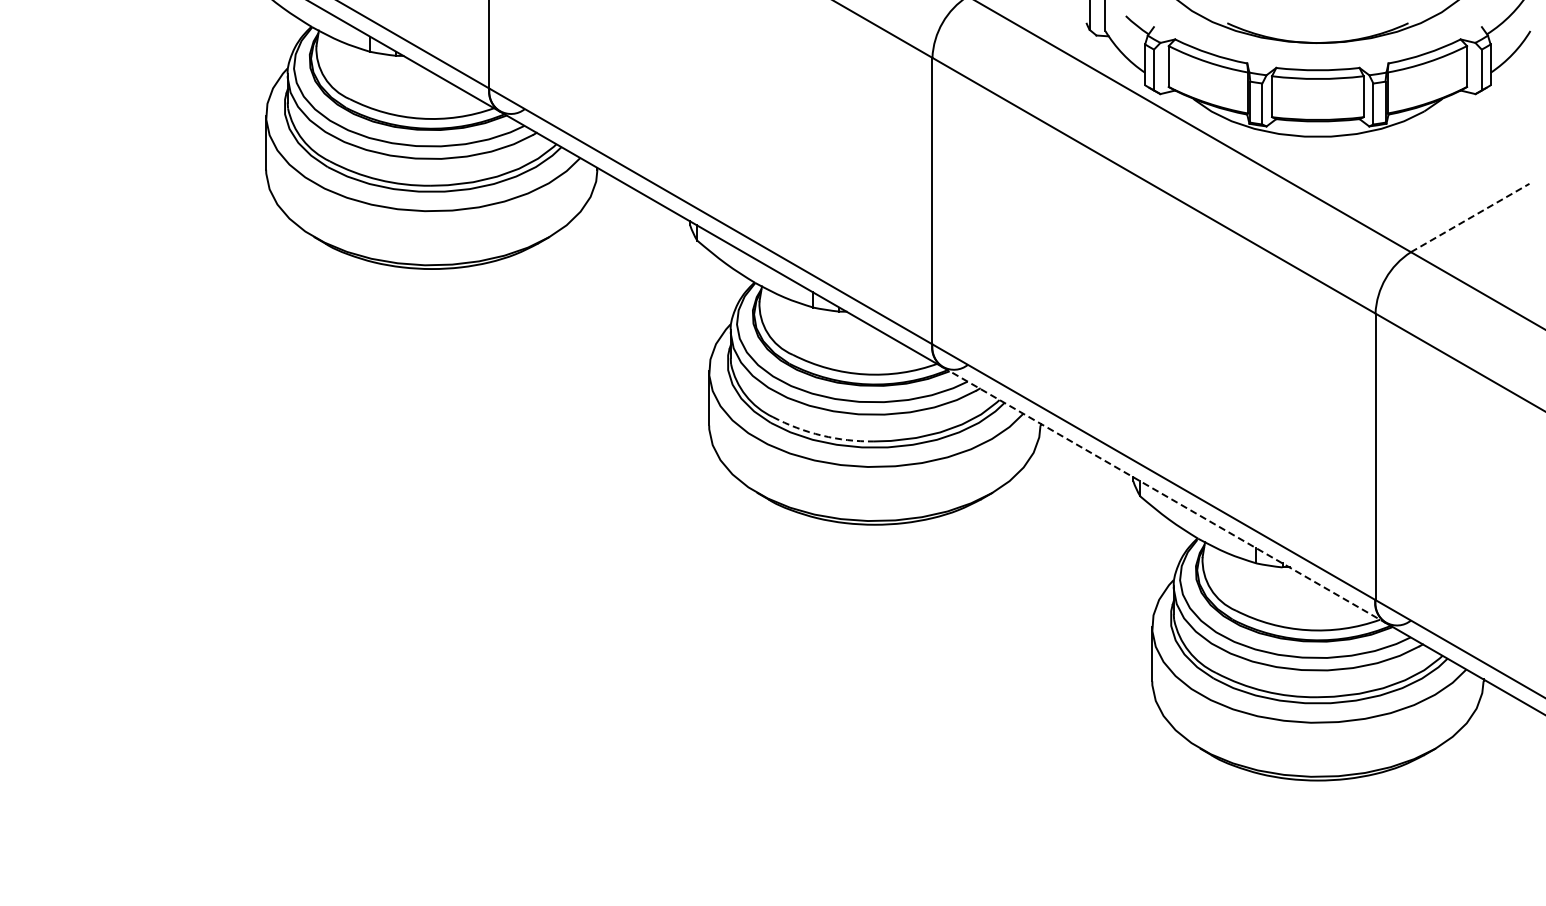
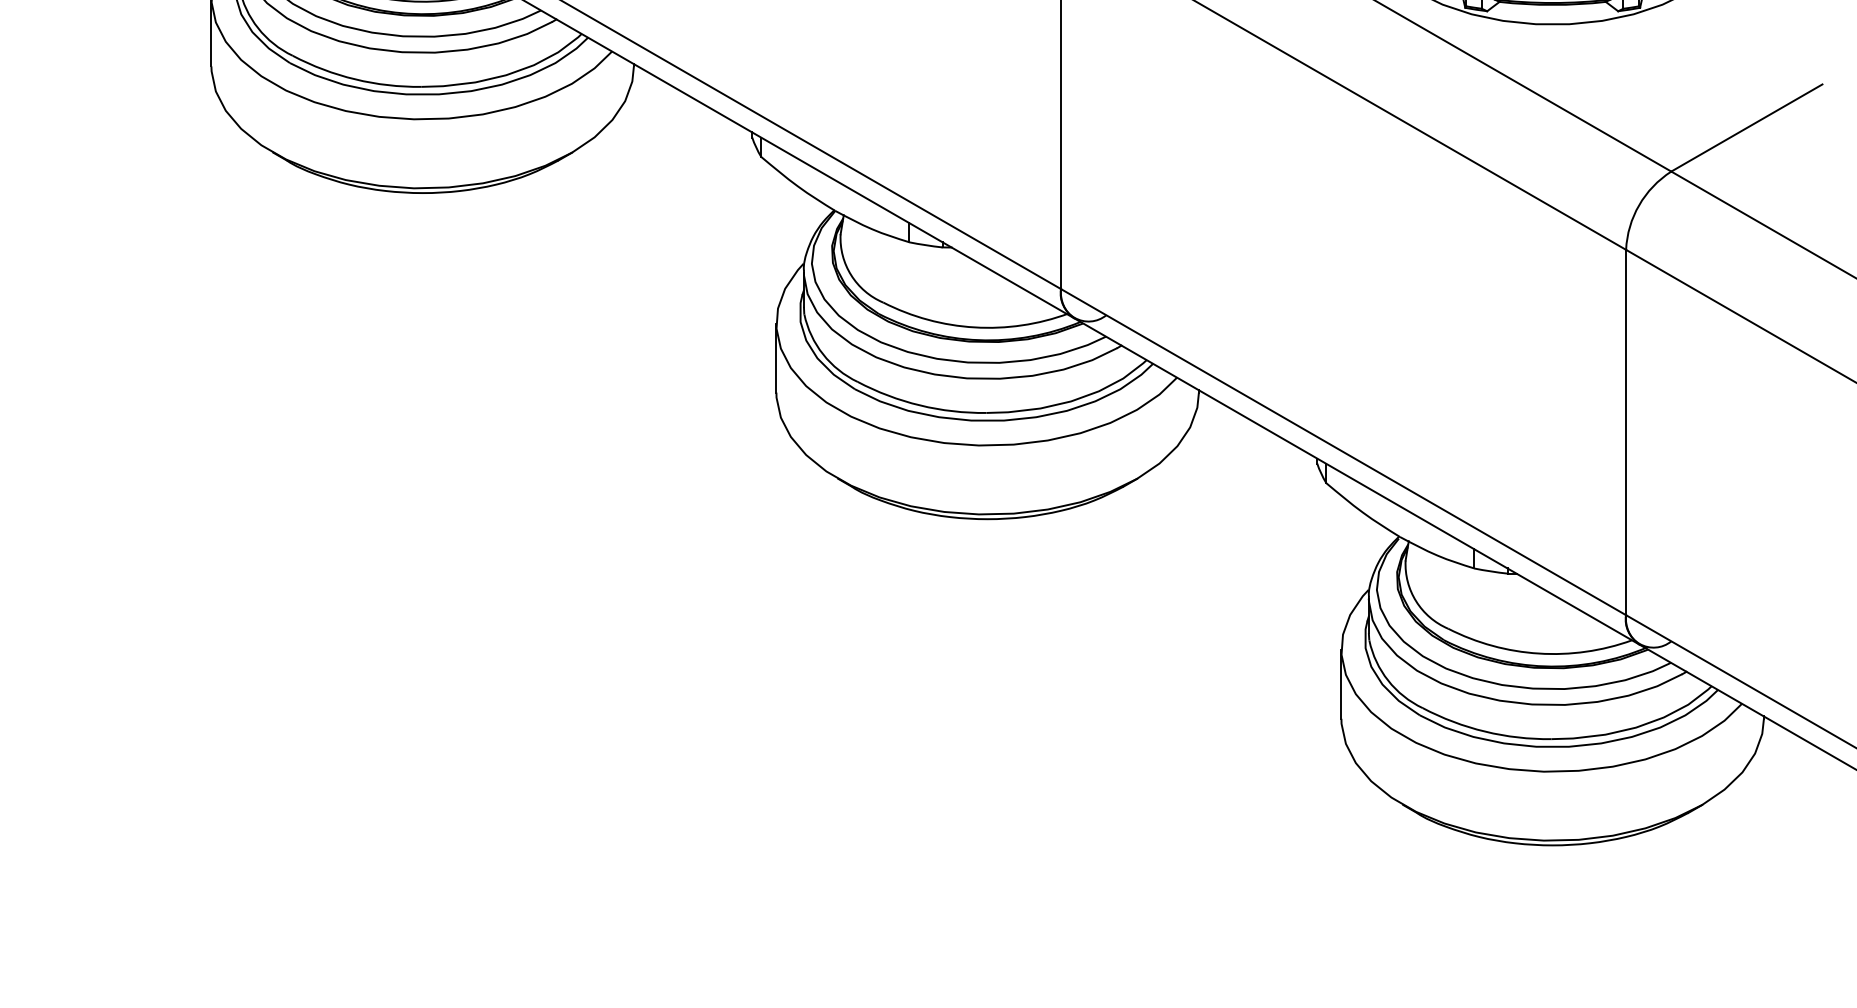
line: (1470, 217) -> (1747, 127), dashed -> solid
arc: (821, 435) -> (919, 405), dashed -> solid
line: (1164, 495) -> (1357, 481), dashed -> solid

